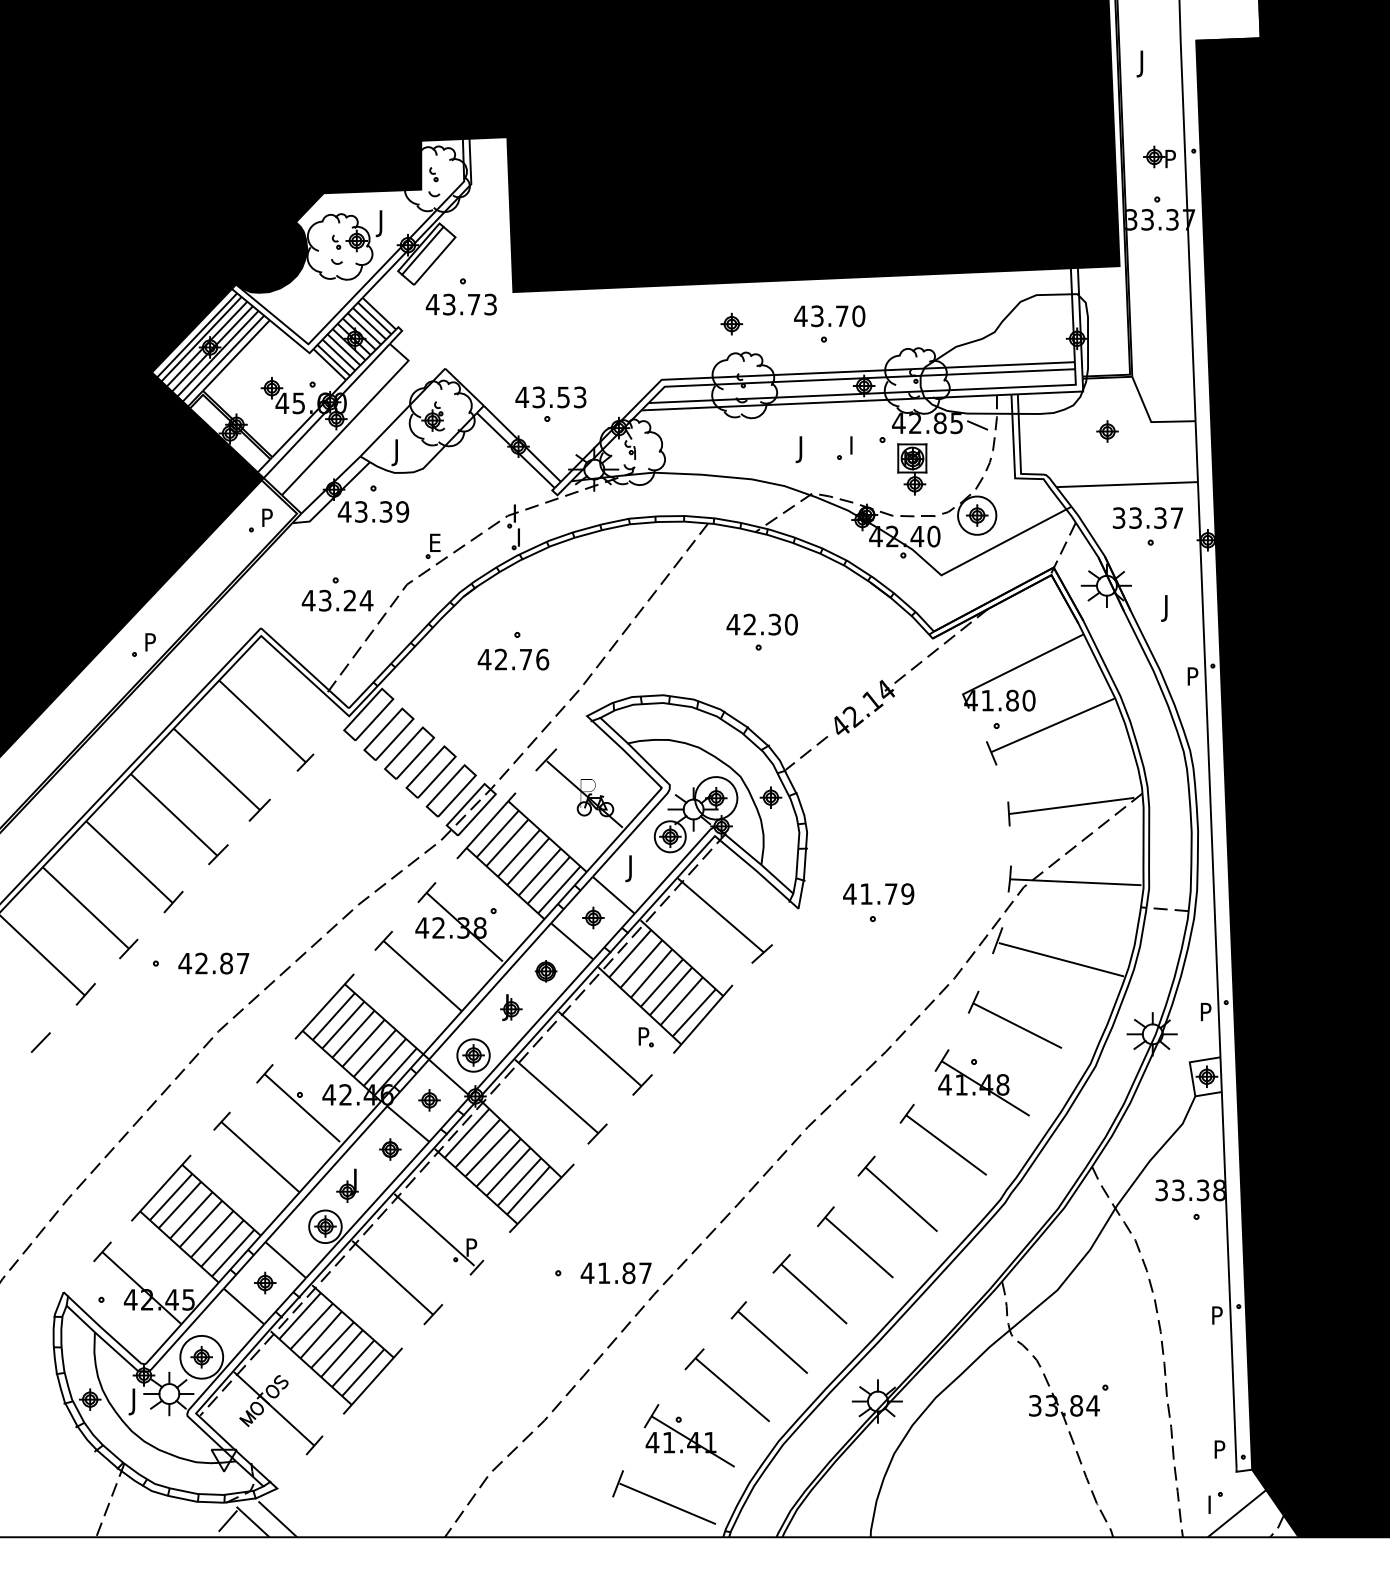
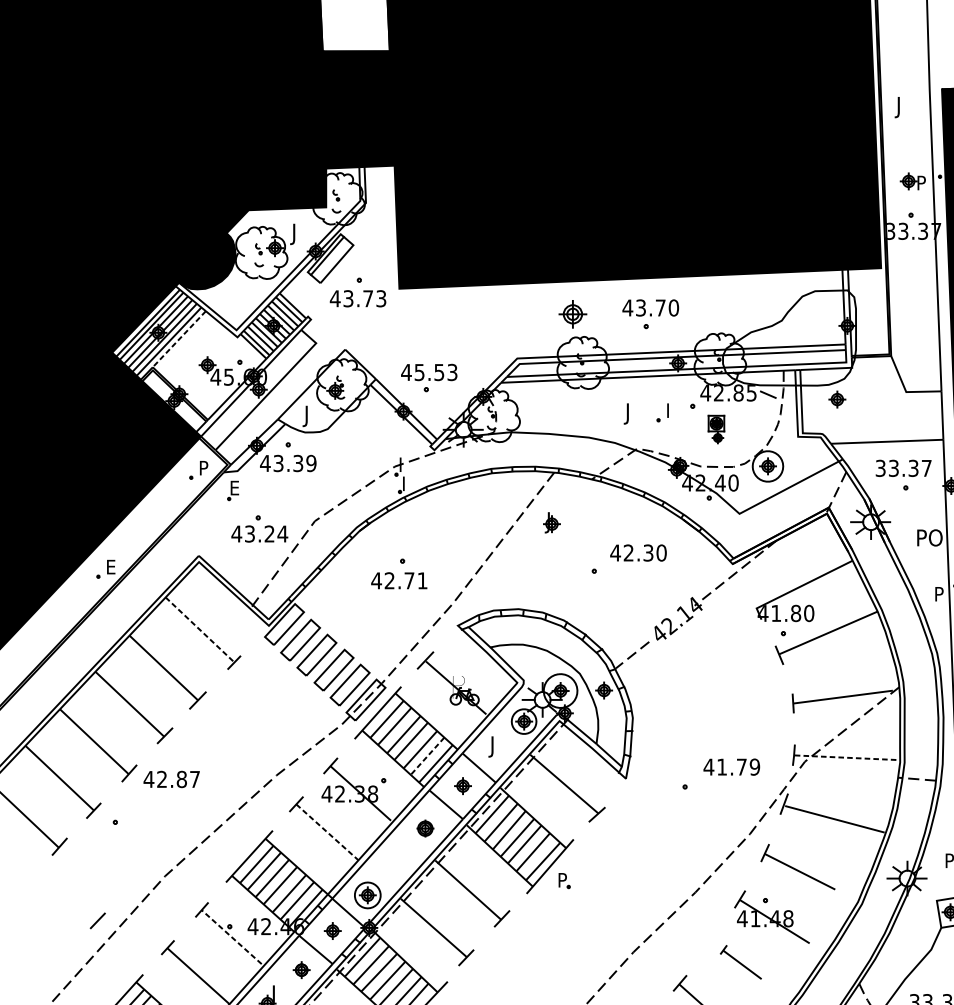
part: (731, 323) -> (572, 313), size x1.6
line: (236, 355) -> (179, 339), solid -> dashed
text: (538, 396) -> (419, 371), 43.53 -> 45.53
part: (1107, 431) -> (837, 399), moved
part: (912, 469) -> (716, 429), size x0.7
part: (432, 545) -> (232, 490), moved
text: (1179, 607) -> (928, 539), J -> PO
text: (761, 624) -> (637, 552), moved
text: (151, 642) -> (111, 567), P -> E
text: (542, 659) -> (422, 580), 42.76 -> 42.71
line: (262, 721) -> (200, 630), solid -> dashed
line: (548, 880) -> (427, 756), solid -> dashed
line: (1076, 882) -> (846, 757), solid -> dashed
text: (878, 893) -> (731, 766), moved
text: (213, 963) -> (171, 779), moved
line: (423, 976) -> (328, 832), solid -> dashed
part: (511, 1007) -> (552, 522), moved
part: (645, 1037) -> (564, 881), moved
line: (40, 1042) -> (97, 920), moved
line: (302, 1108) -> (231, 937), solid -> dashed
part: (942, 1139) -> (740, 962), size x0.6

